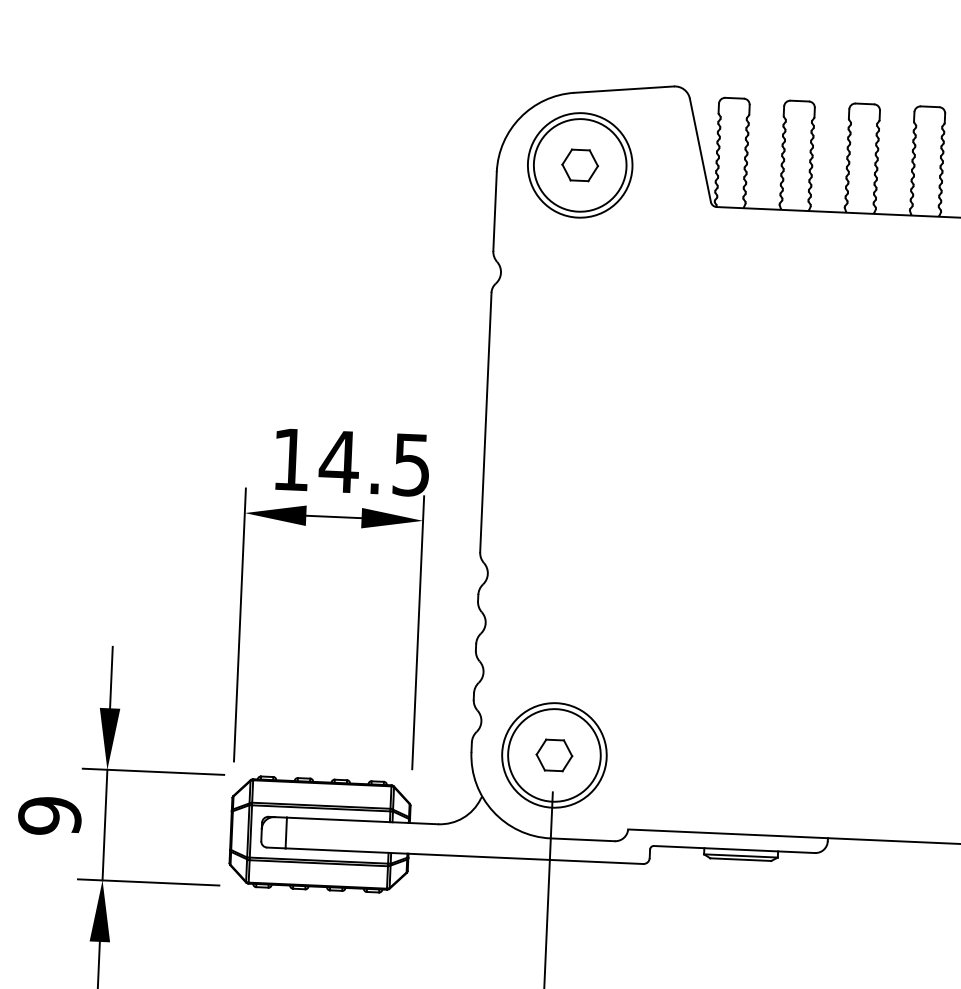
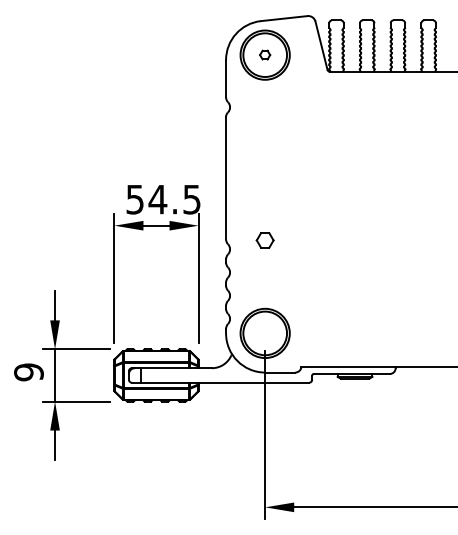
part: (578, 163) -> (264, 54), size x0.6
text: (289, 459) -> (134, 199), 14.5 -> 54.5
part: (552, 755) -> (264, 240), moved

